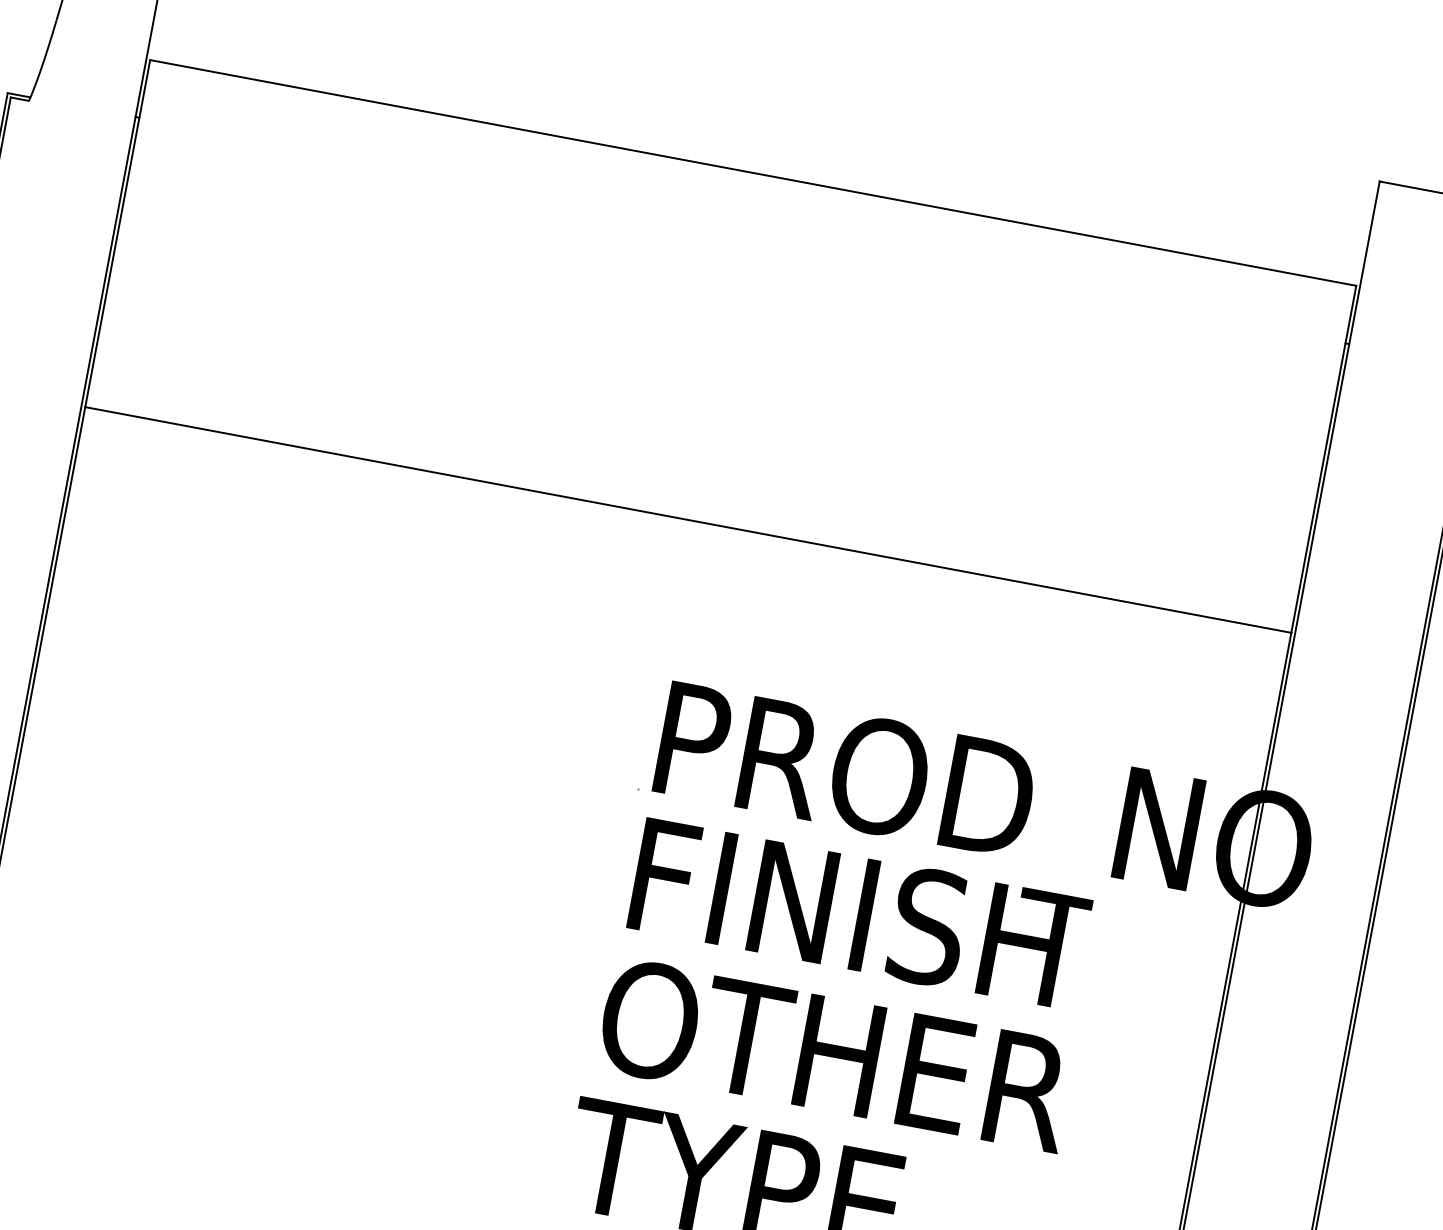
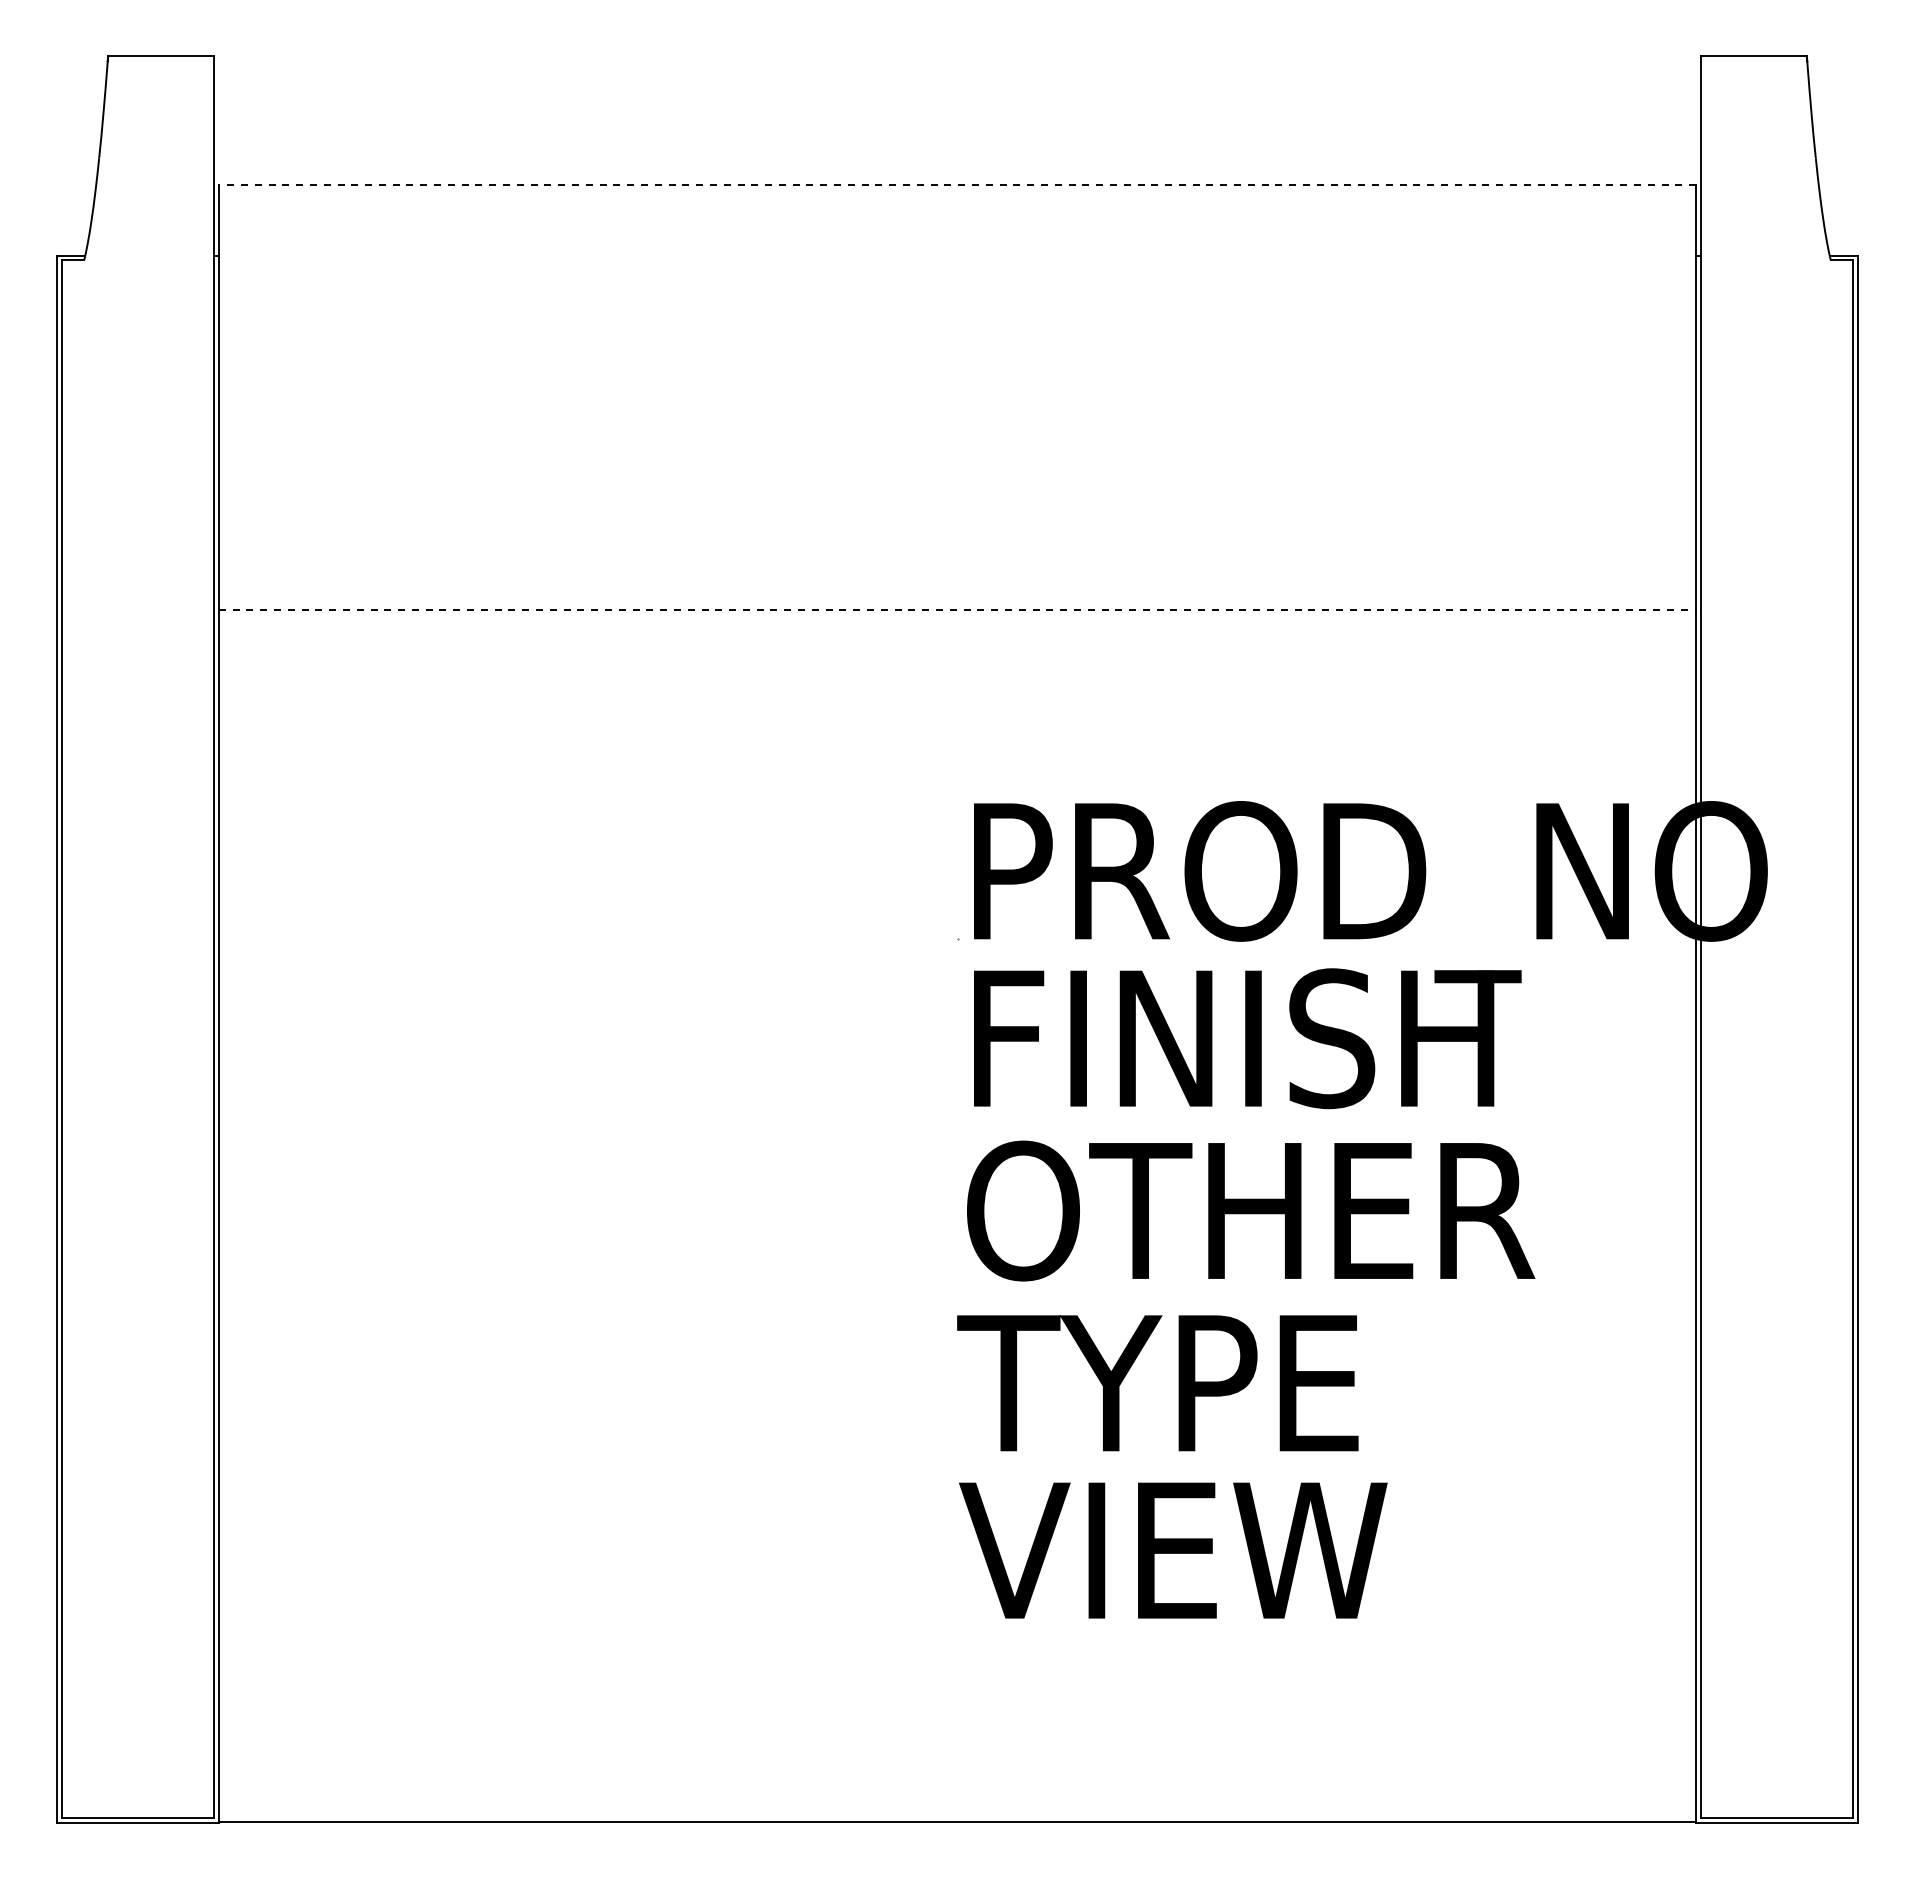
line: (753, 172) -> (957, 184), solid -> dashed
line: (688, 519) -> (957, 609), solid -> dashed

